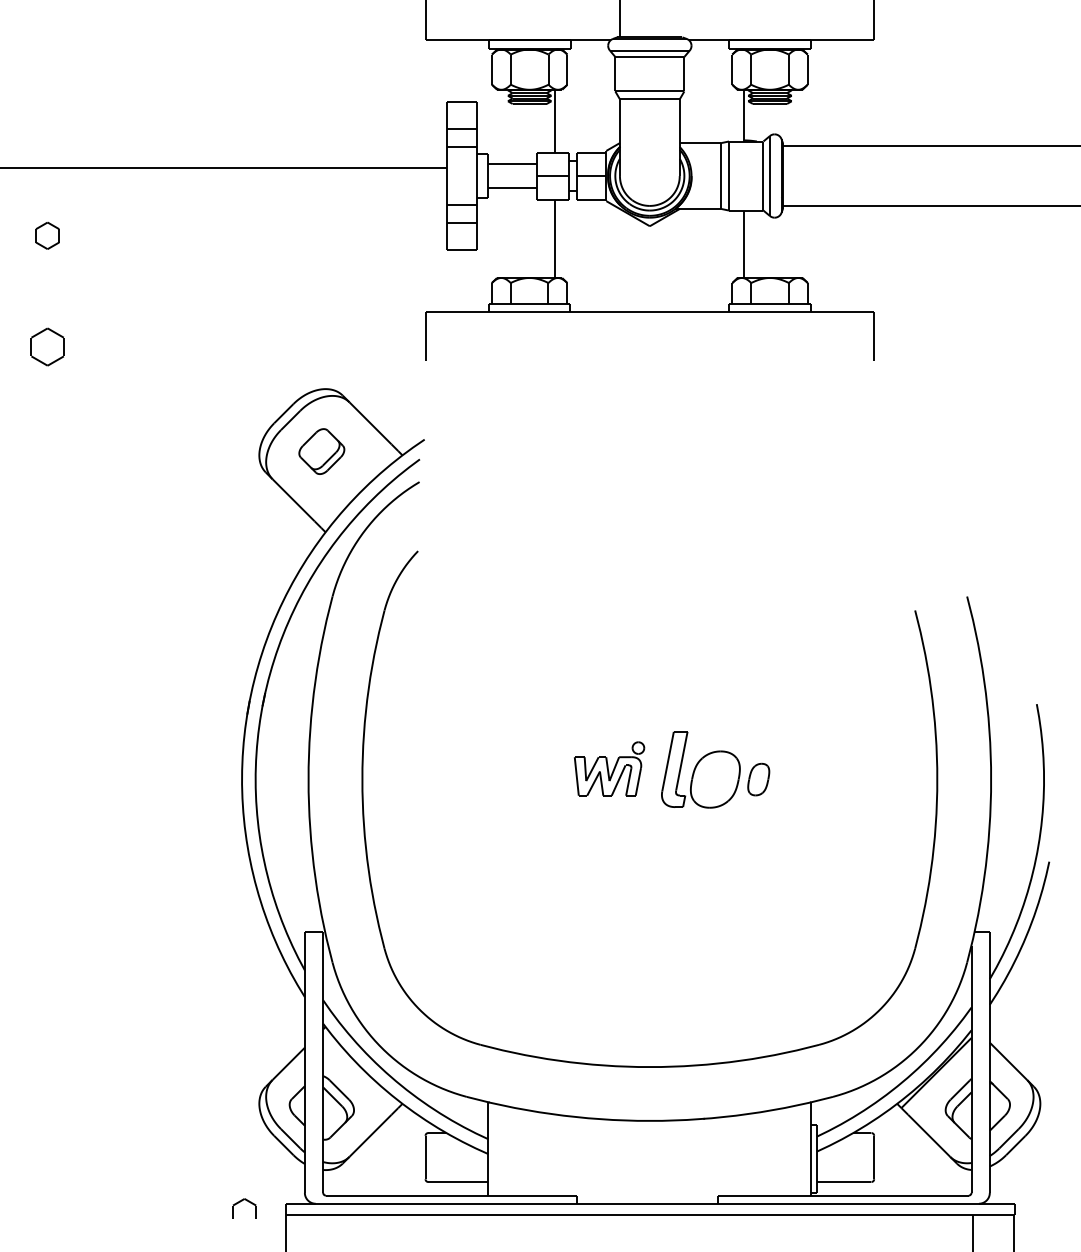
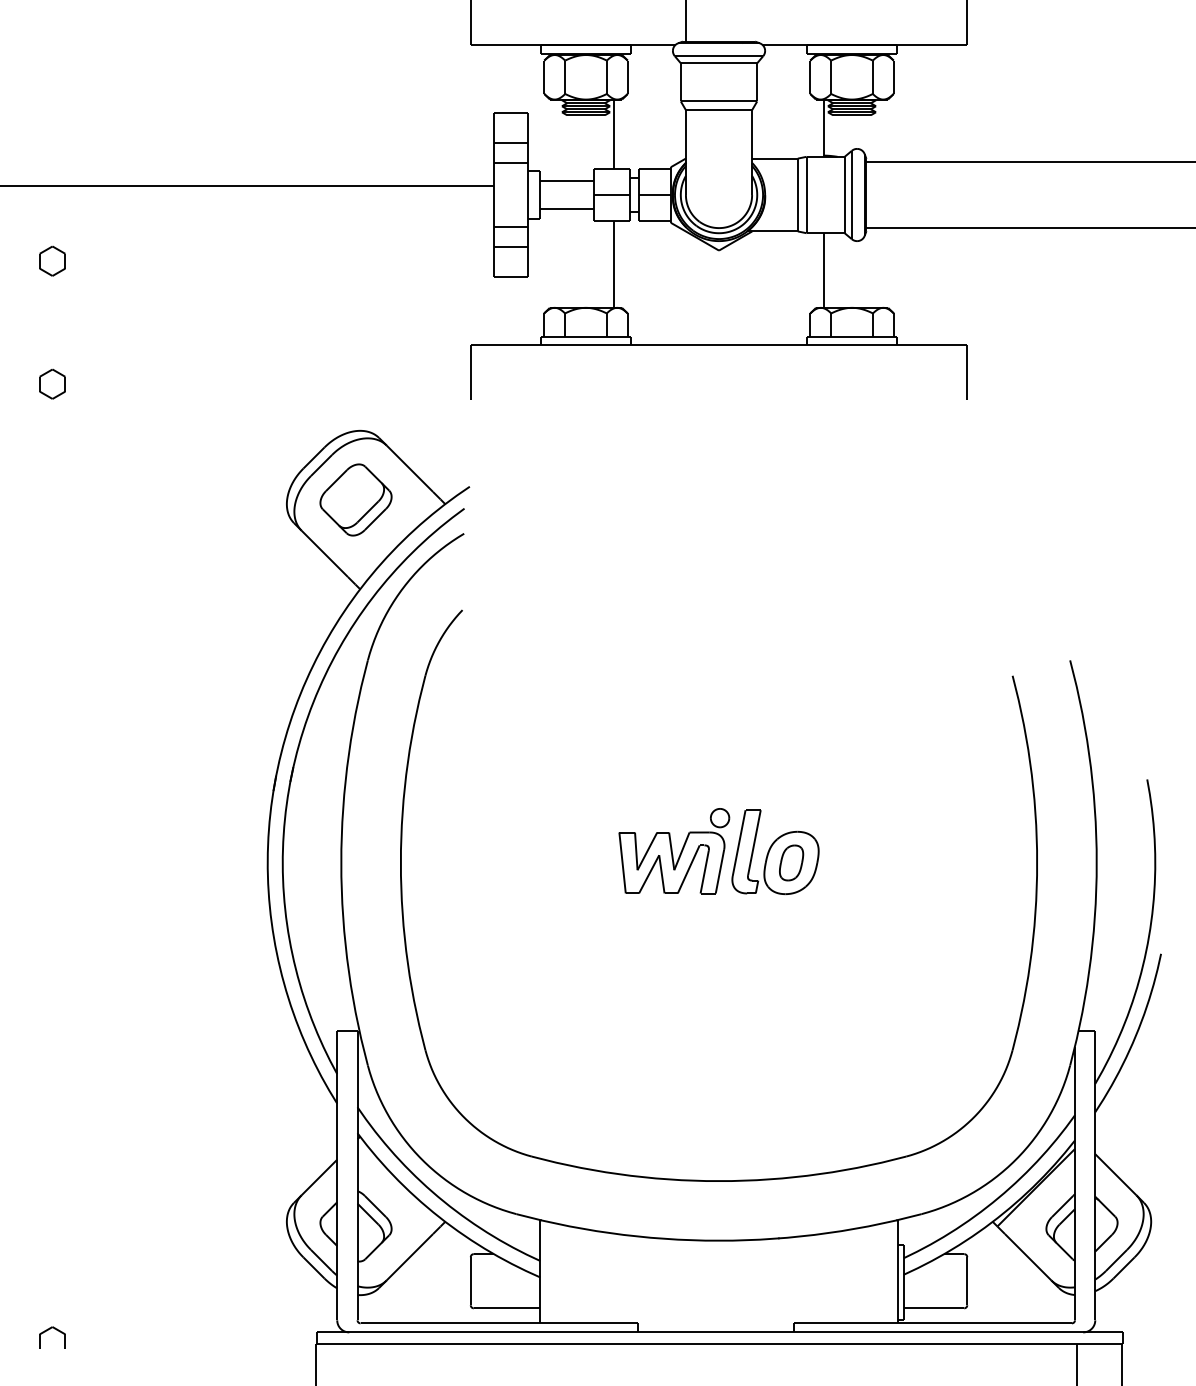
part: (47, 346) -> (52, 383), size x0.71
part: (321, 451) -> (355, 499), size x1.43
part: (609, 769) -> (674, 851), size x1.43
part: (758, 779) -> (791, 862), moved
part: (240, 1202) -> (48, 1330), moved

